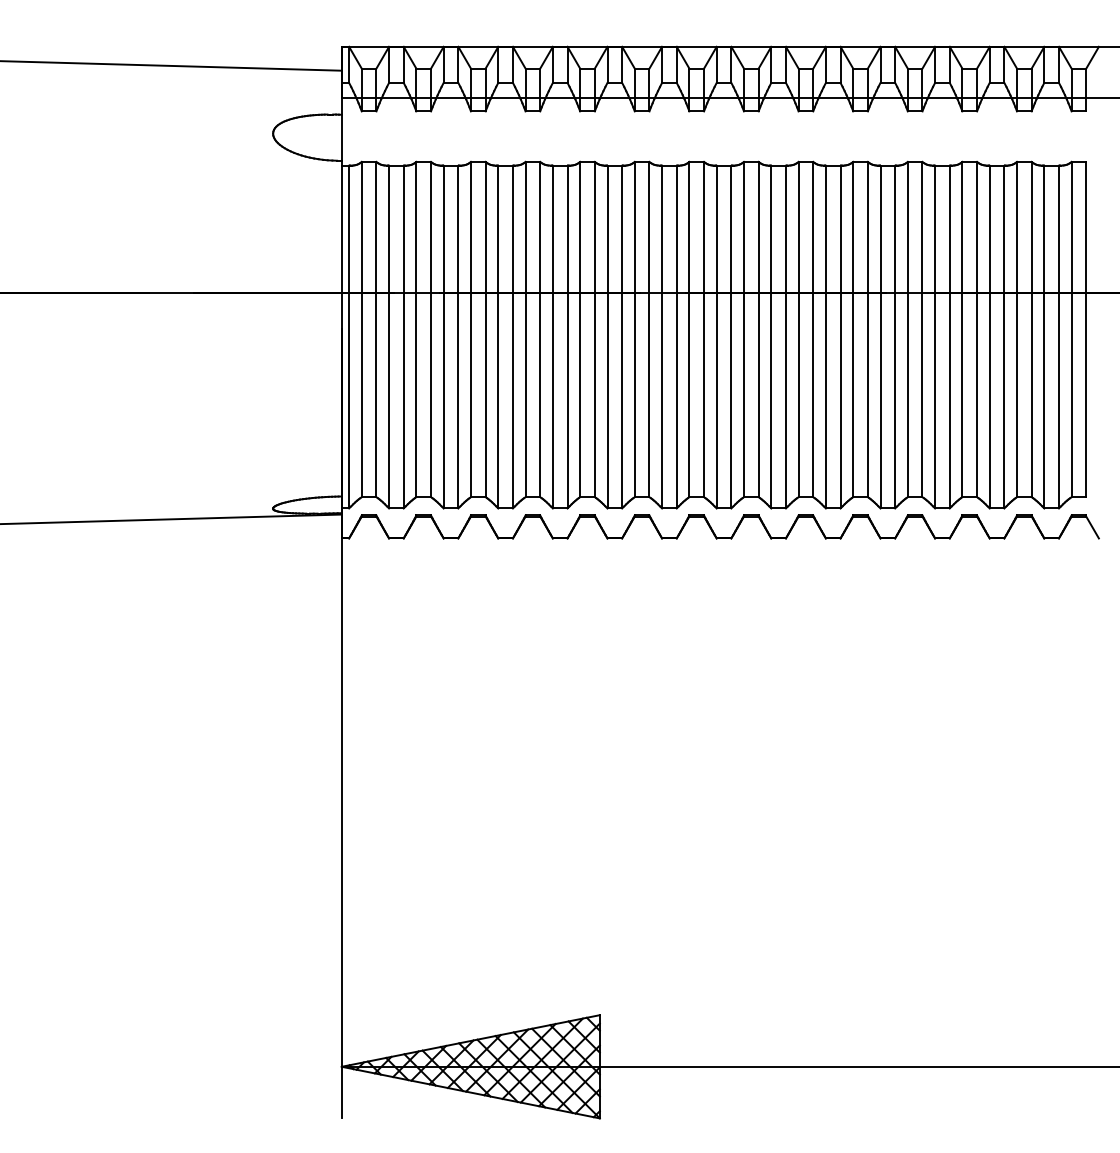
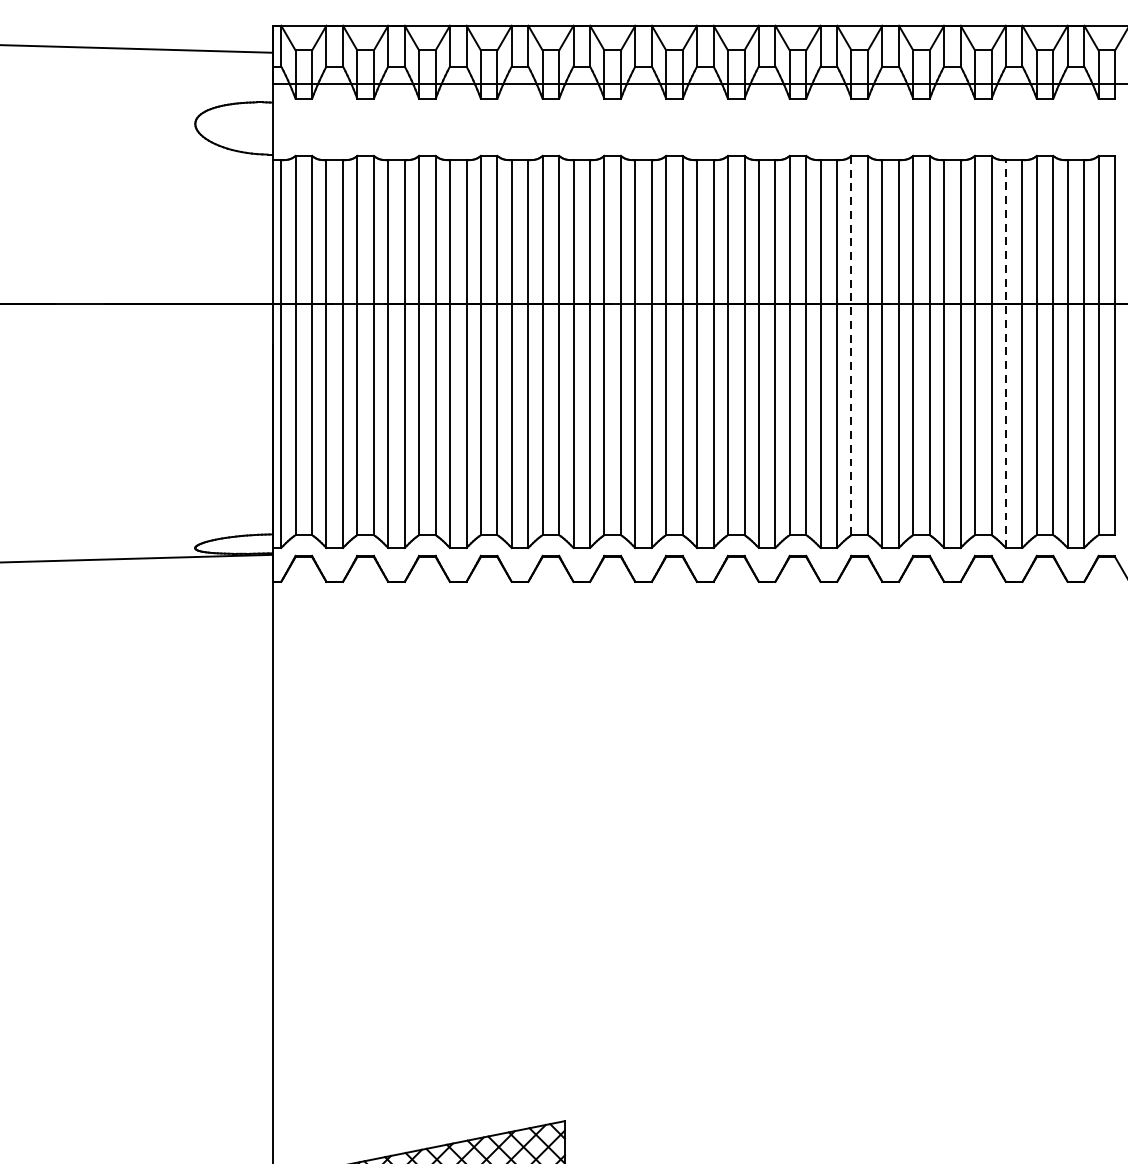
line: (853, 329) -> (851, 345), solid -> dashed
line: (989, 336) -> (1005, 353), solid -> dashed

